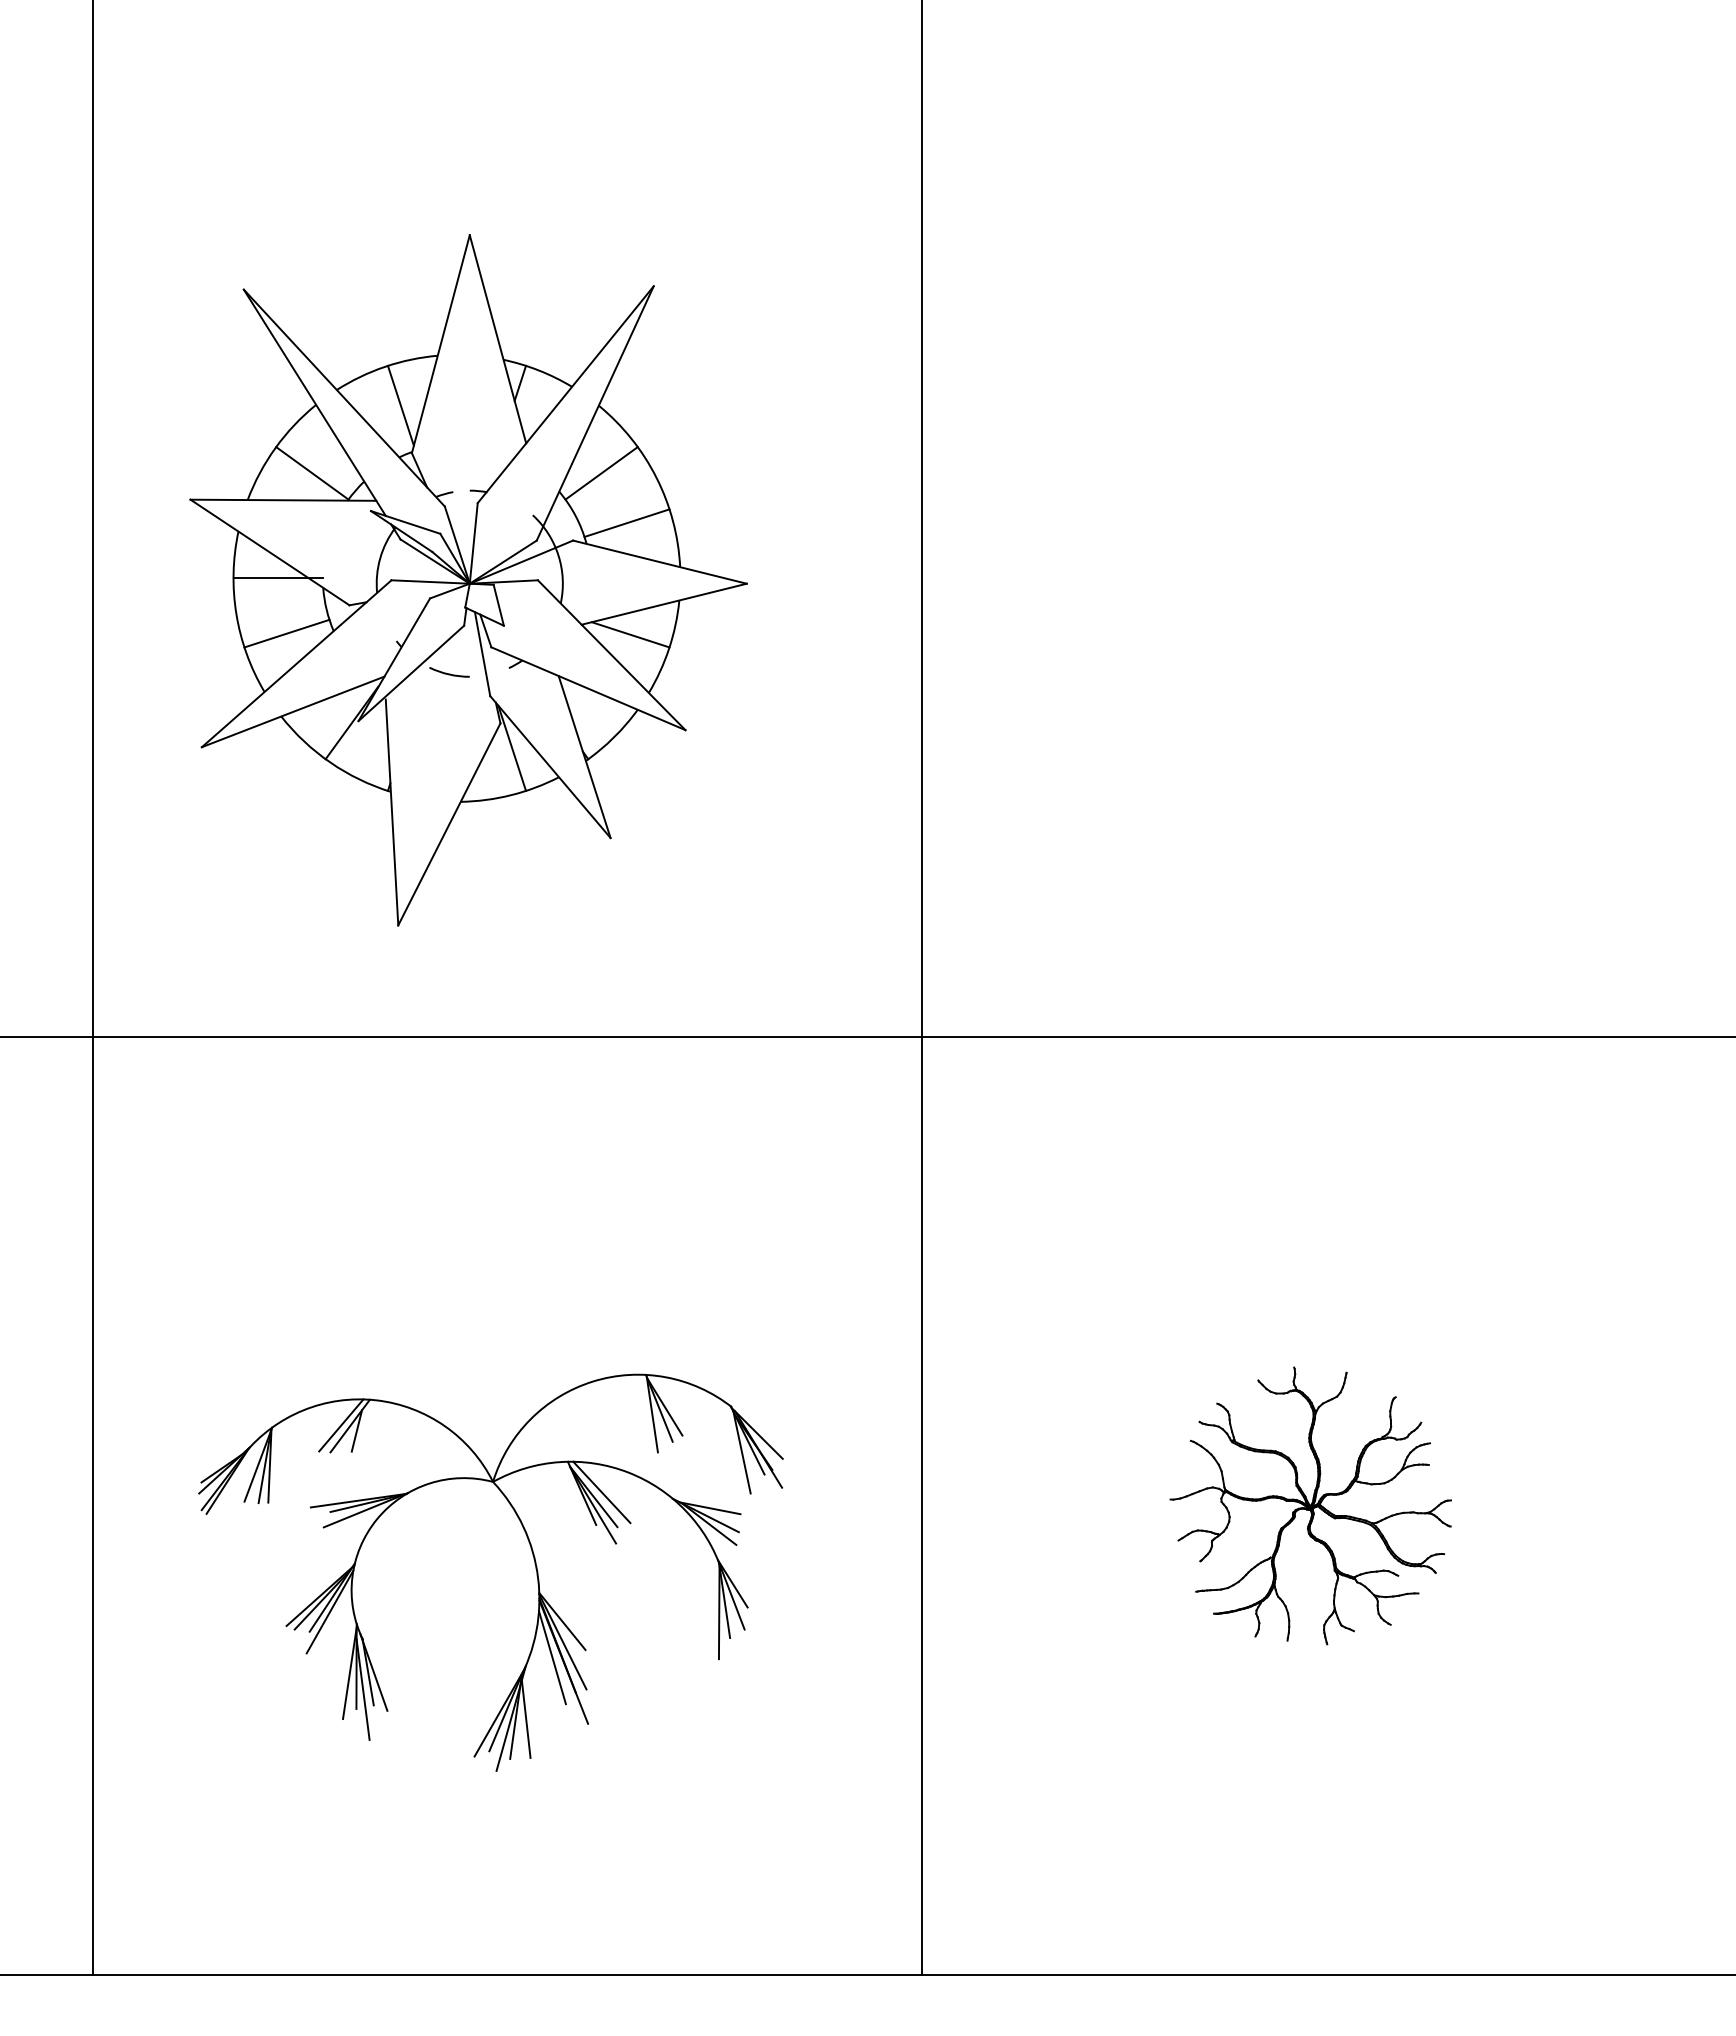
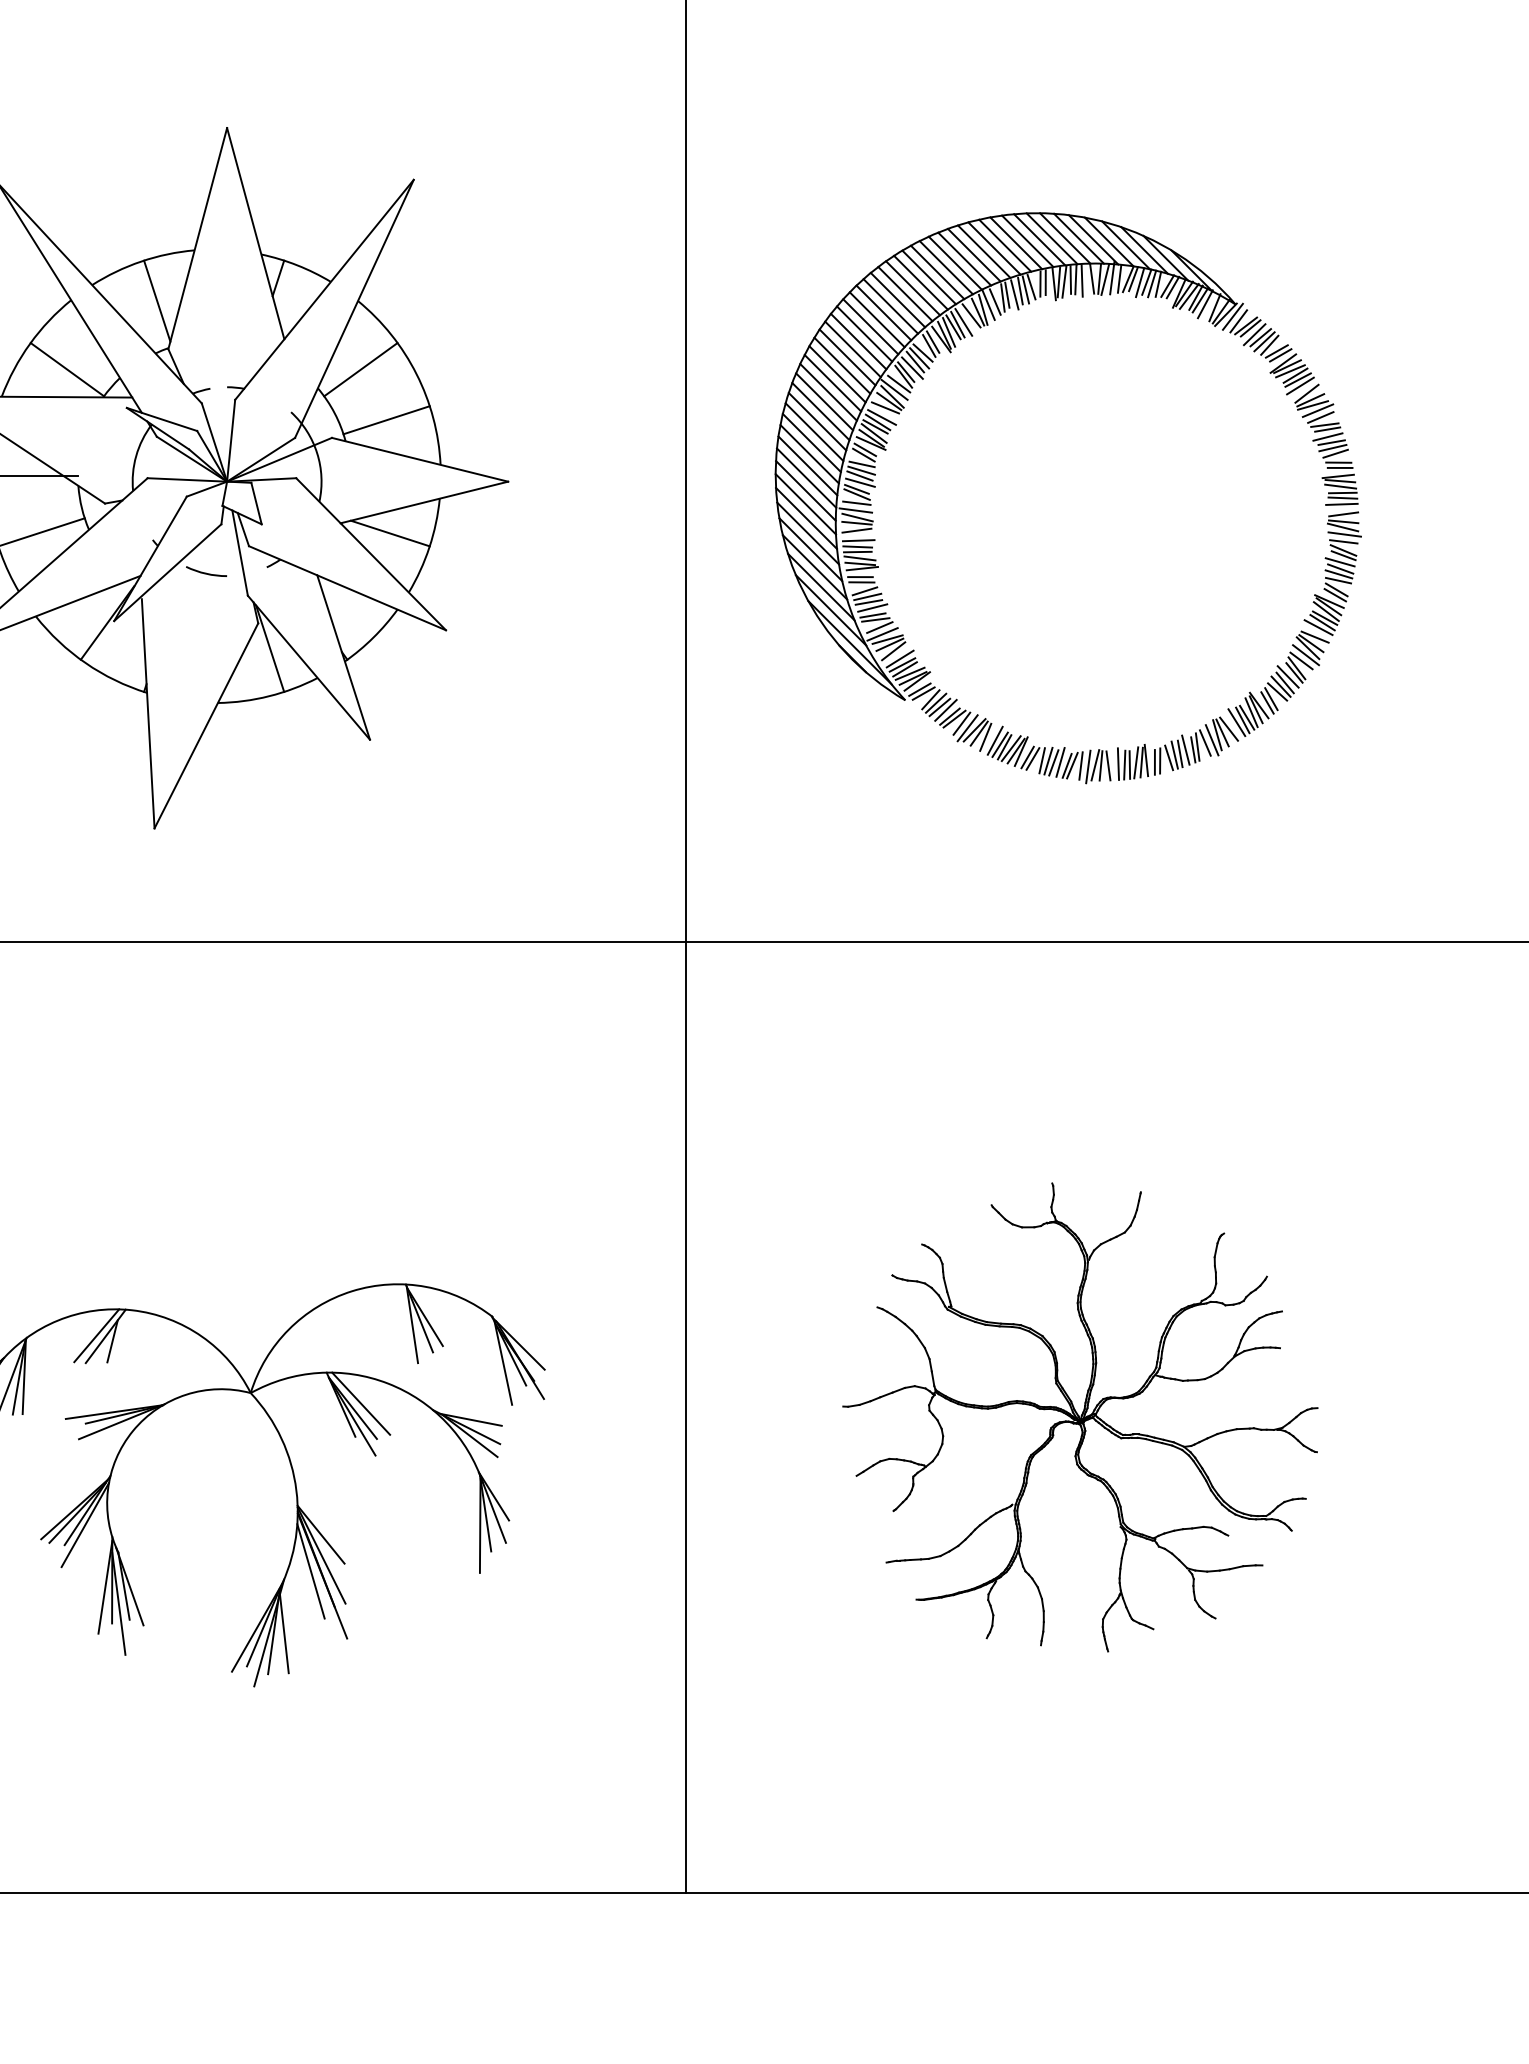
part: (1129, 528) -> (896, 425), added
part: (1310, 1505) -> (1080, 1417), size x1.67

